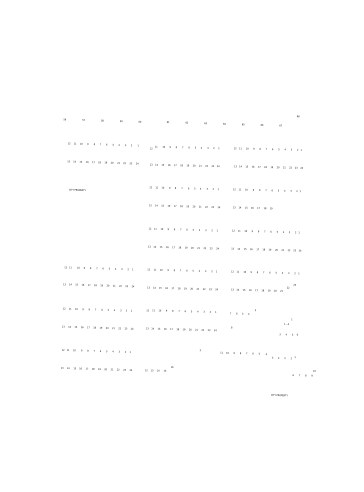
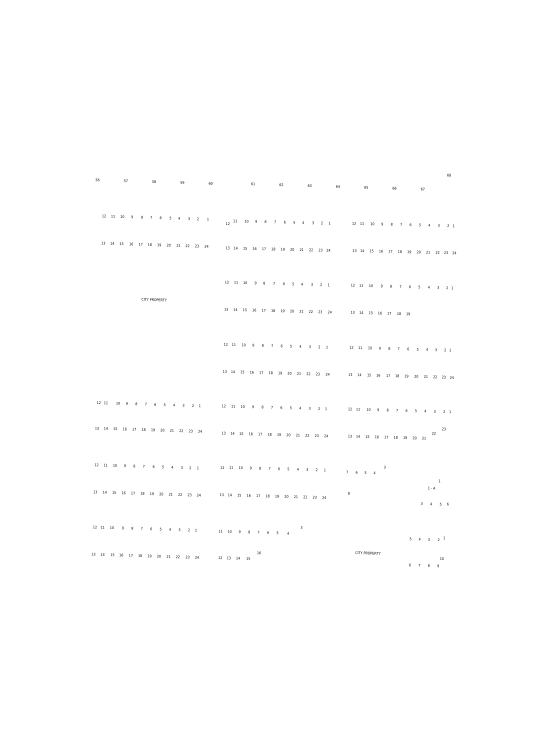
text: (77, 189) -> (154, 298), moved
text: (243, 353) -> (253, 532), moved
text: (303, 373) -> (425, 562), moved
text: (279, 395) -> (368, 553), moved

